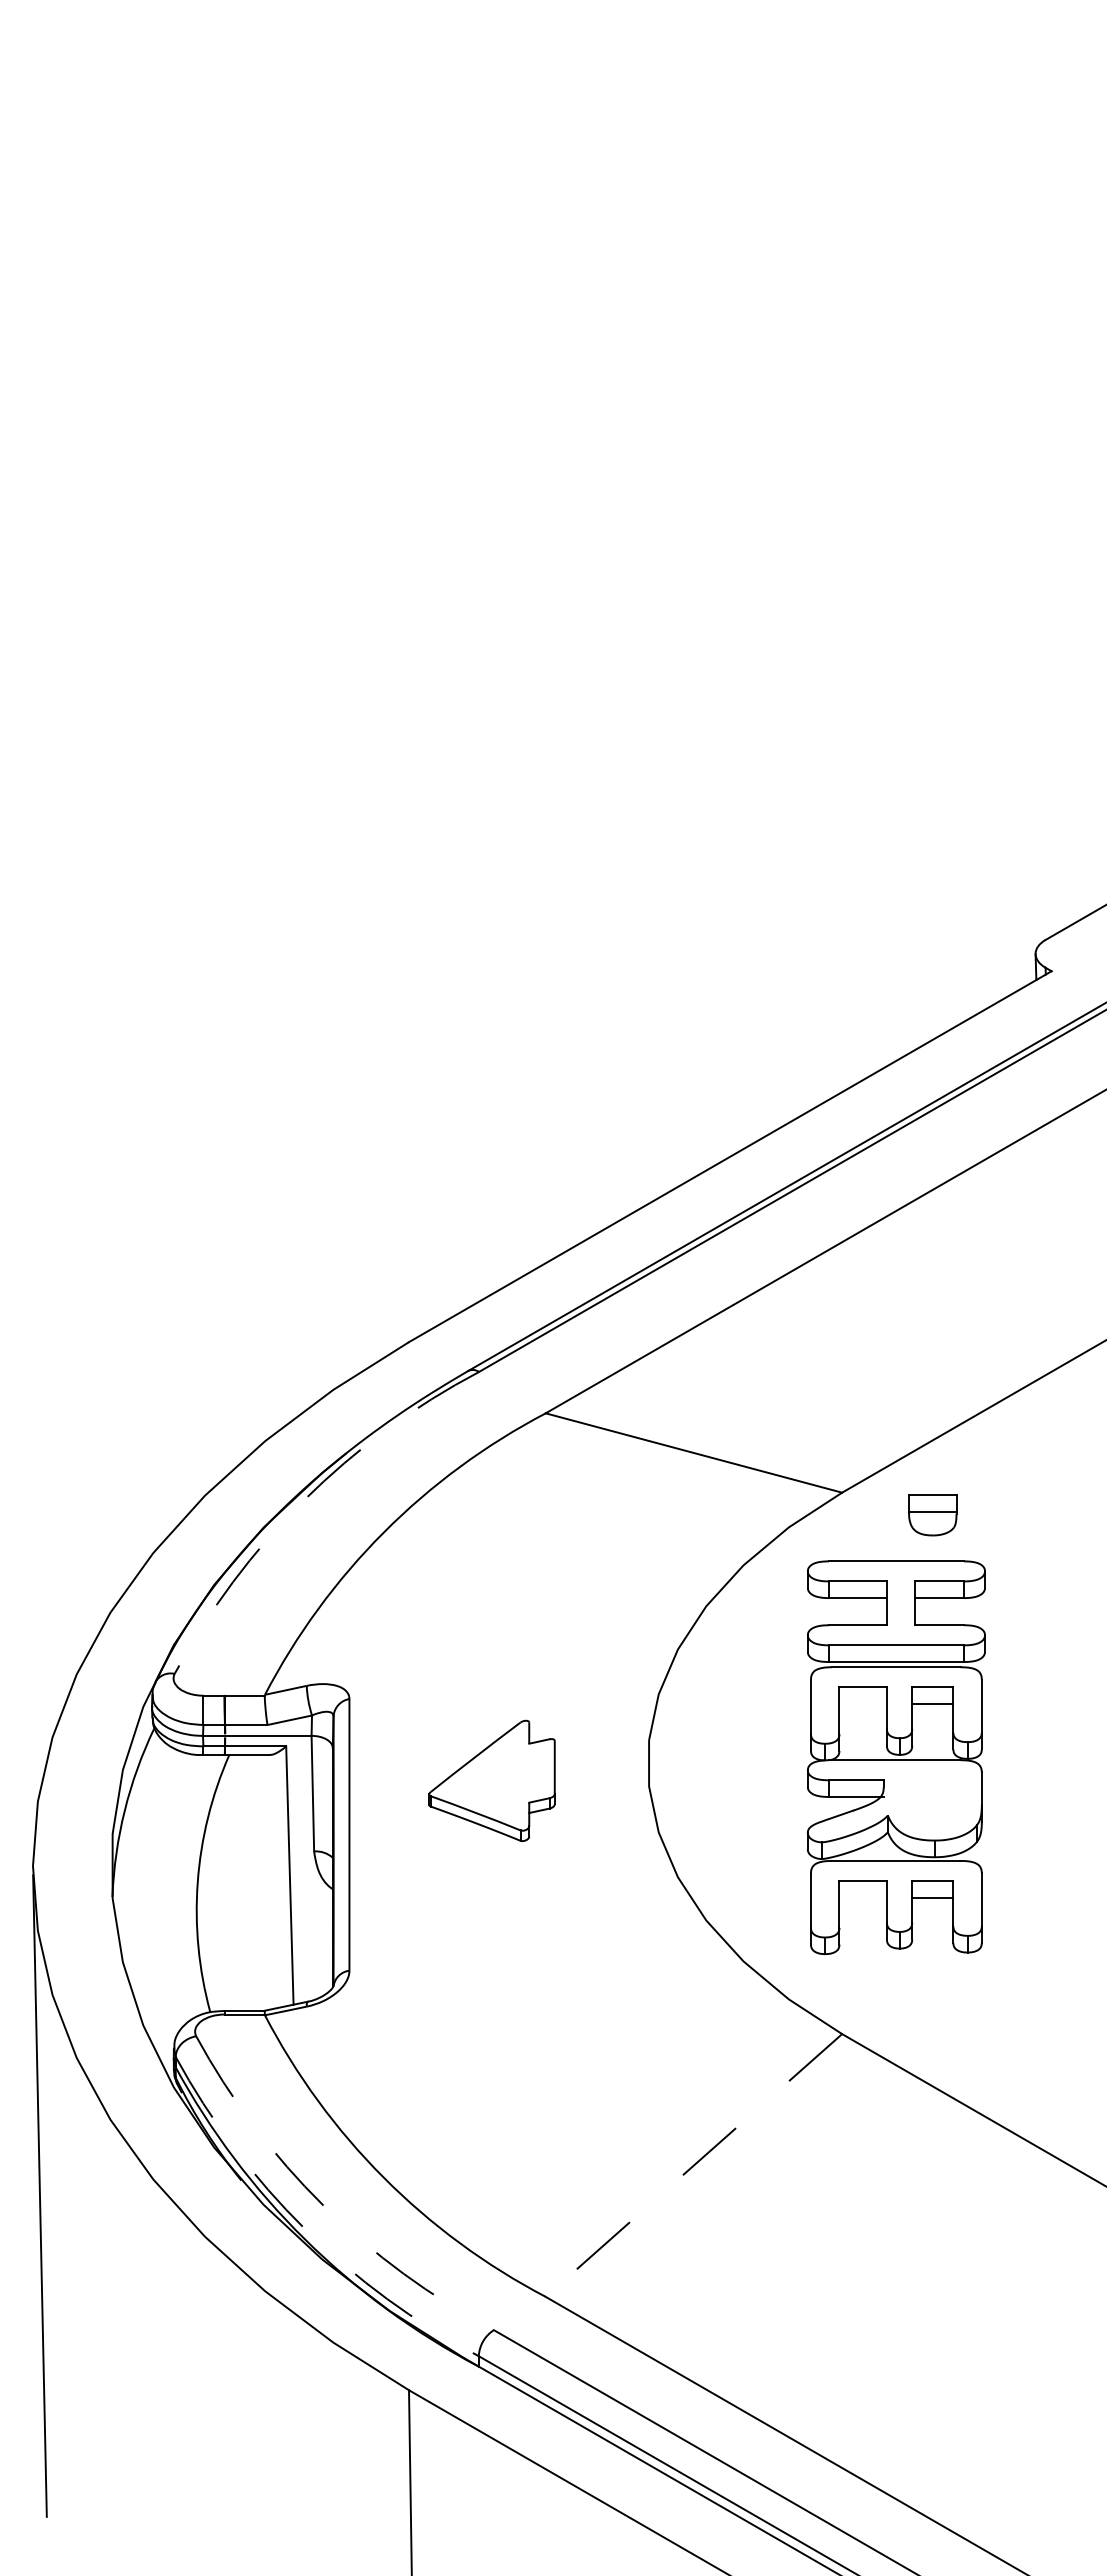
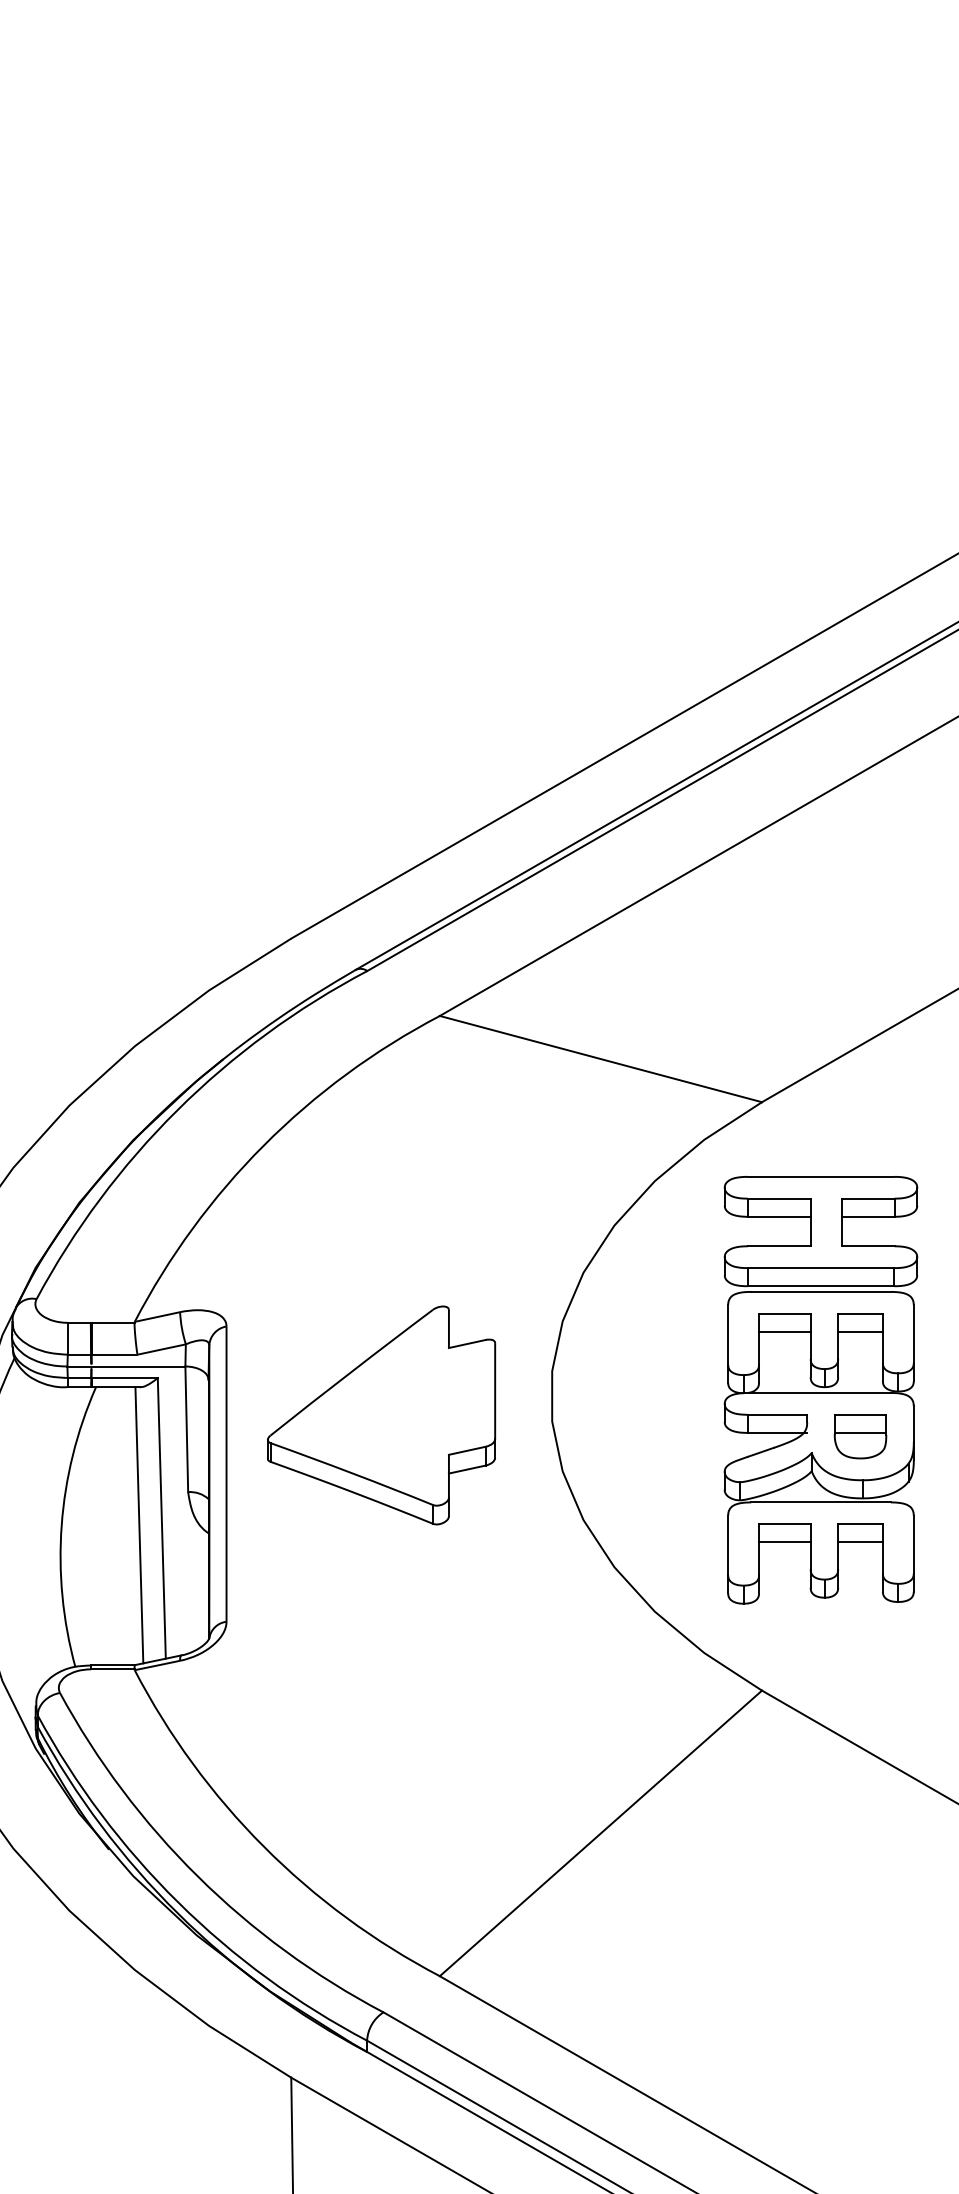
arc: (304, 1500) -> (177, 1110), dashed -> solid
part: (932, 1515) -> (860, 1436), moved
line: (862, 1703) -> (784, 1331), added
part: (491, 1780) -> (380, 1415), size x1.67
line: (268, 1882) -> (138, 1525), added
line: (862, 1897) -> (784, 1542), added
line: (693, 2165) -> (600, 1833), dashed -> solid
arc: (323, 2205) -> (198, 1876), dashed -> solid
arc: (305, 2229) -> (178, 1902), dashed -> solid

